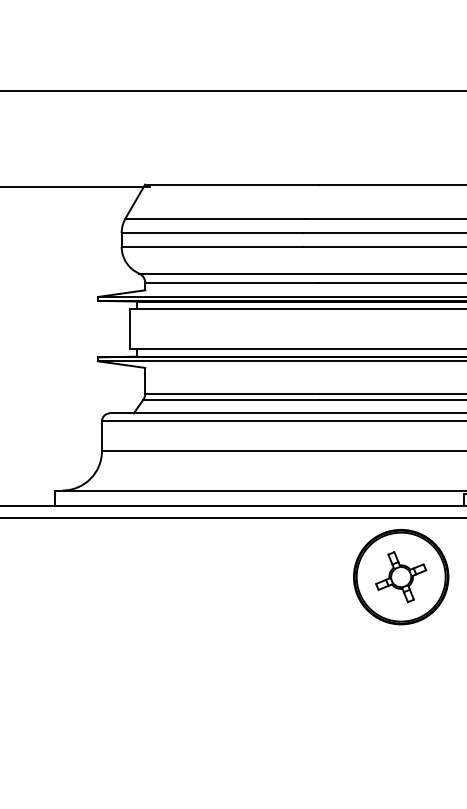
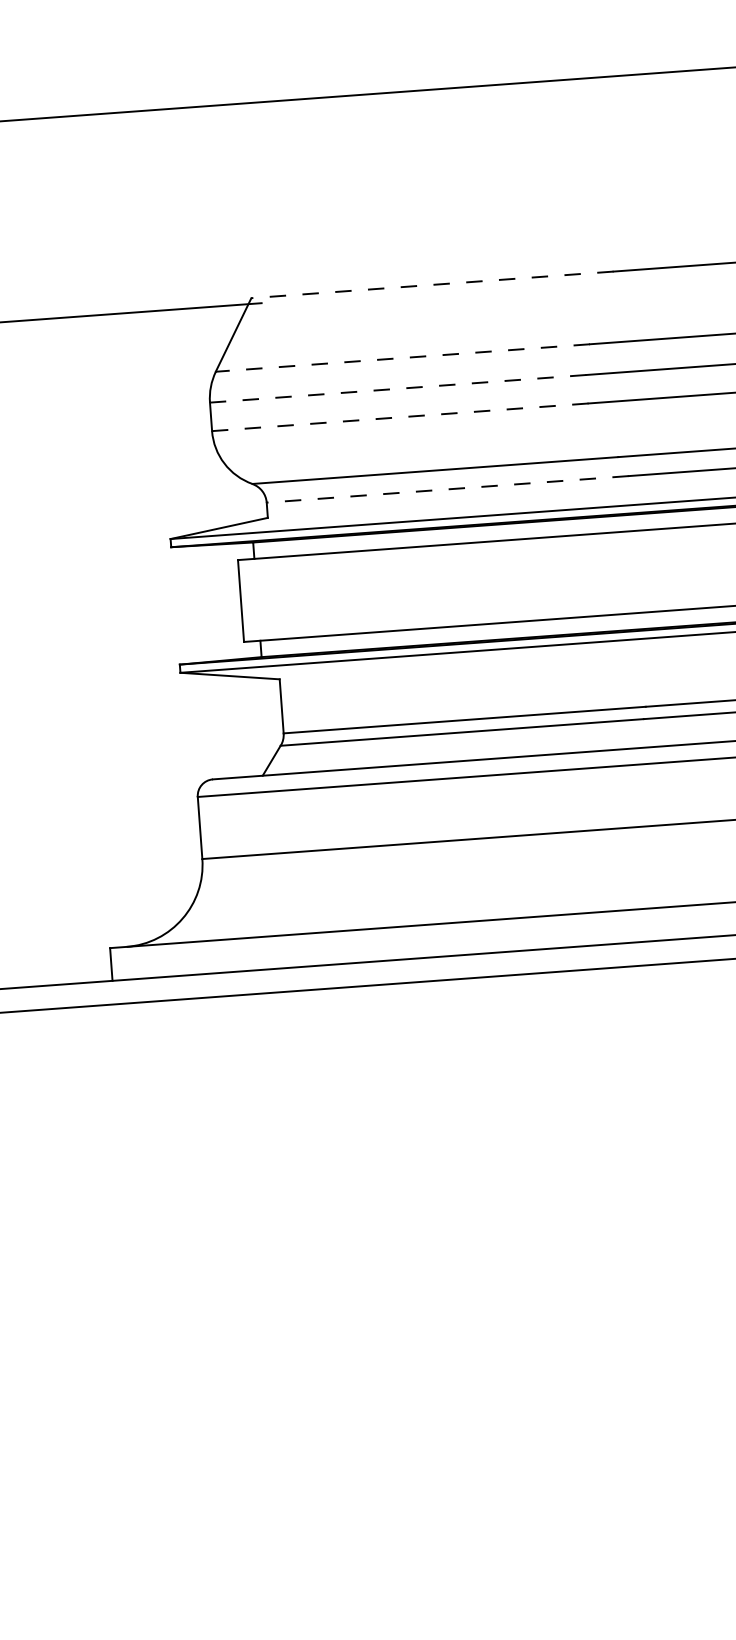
line: (231, 184) -> (430, 284), solid -> dashed
line: (215, 218) -> (402, 357), solid -> dashed
line: (212, 233) -> (398, 389), solid -> dashed
line: (212, 246) -> (400, 416), solid -> dashed
line: (231, 282) -> (445, 488), solid -> dashed

